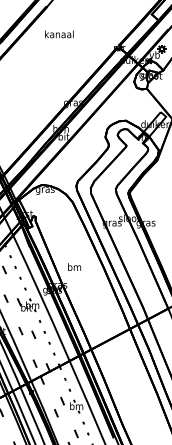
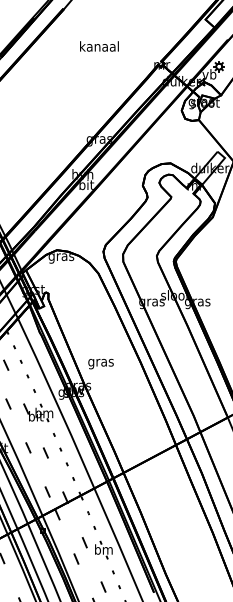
text: (59, 34) -> (99, 46), moved
text: (74, 267) -> (100, 362), bm -> gras

